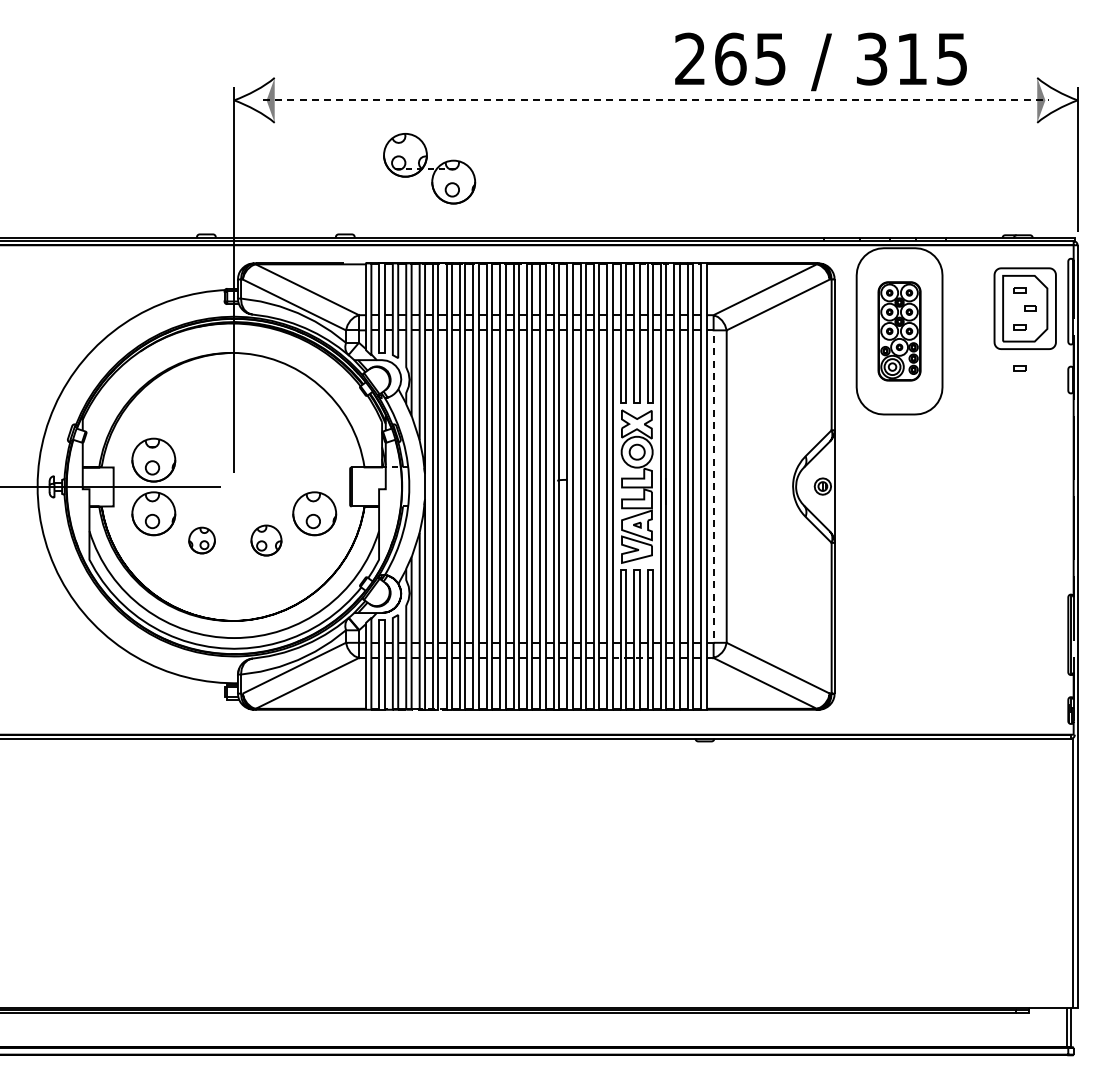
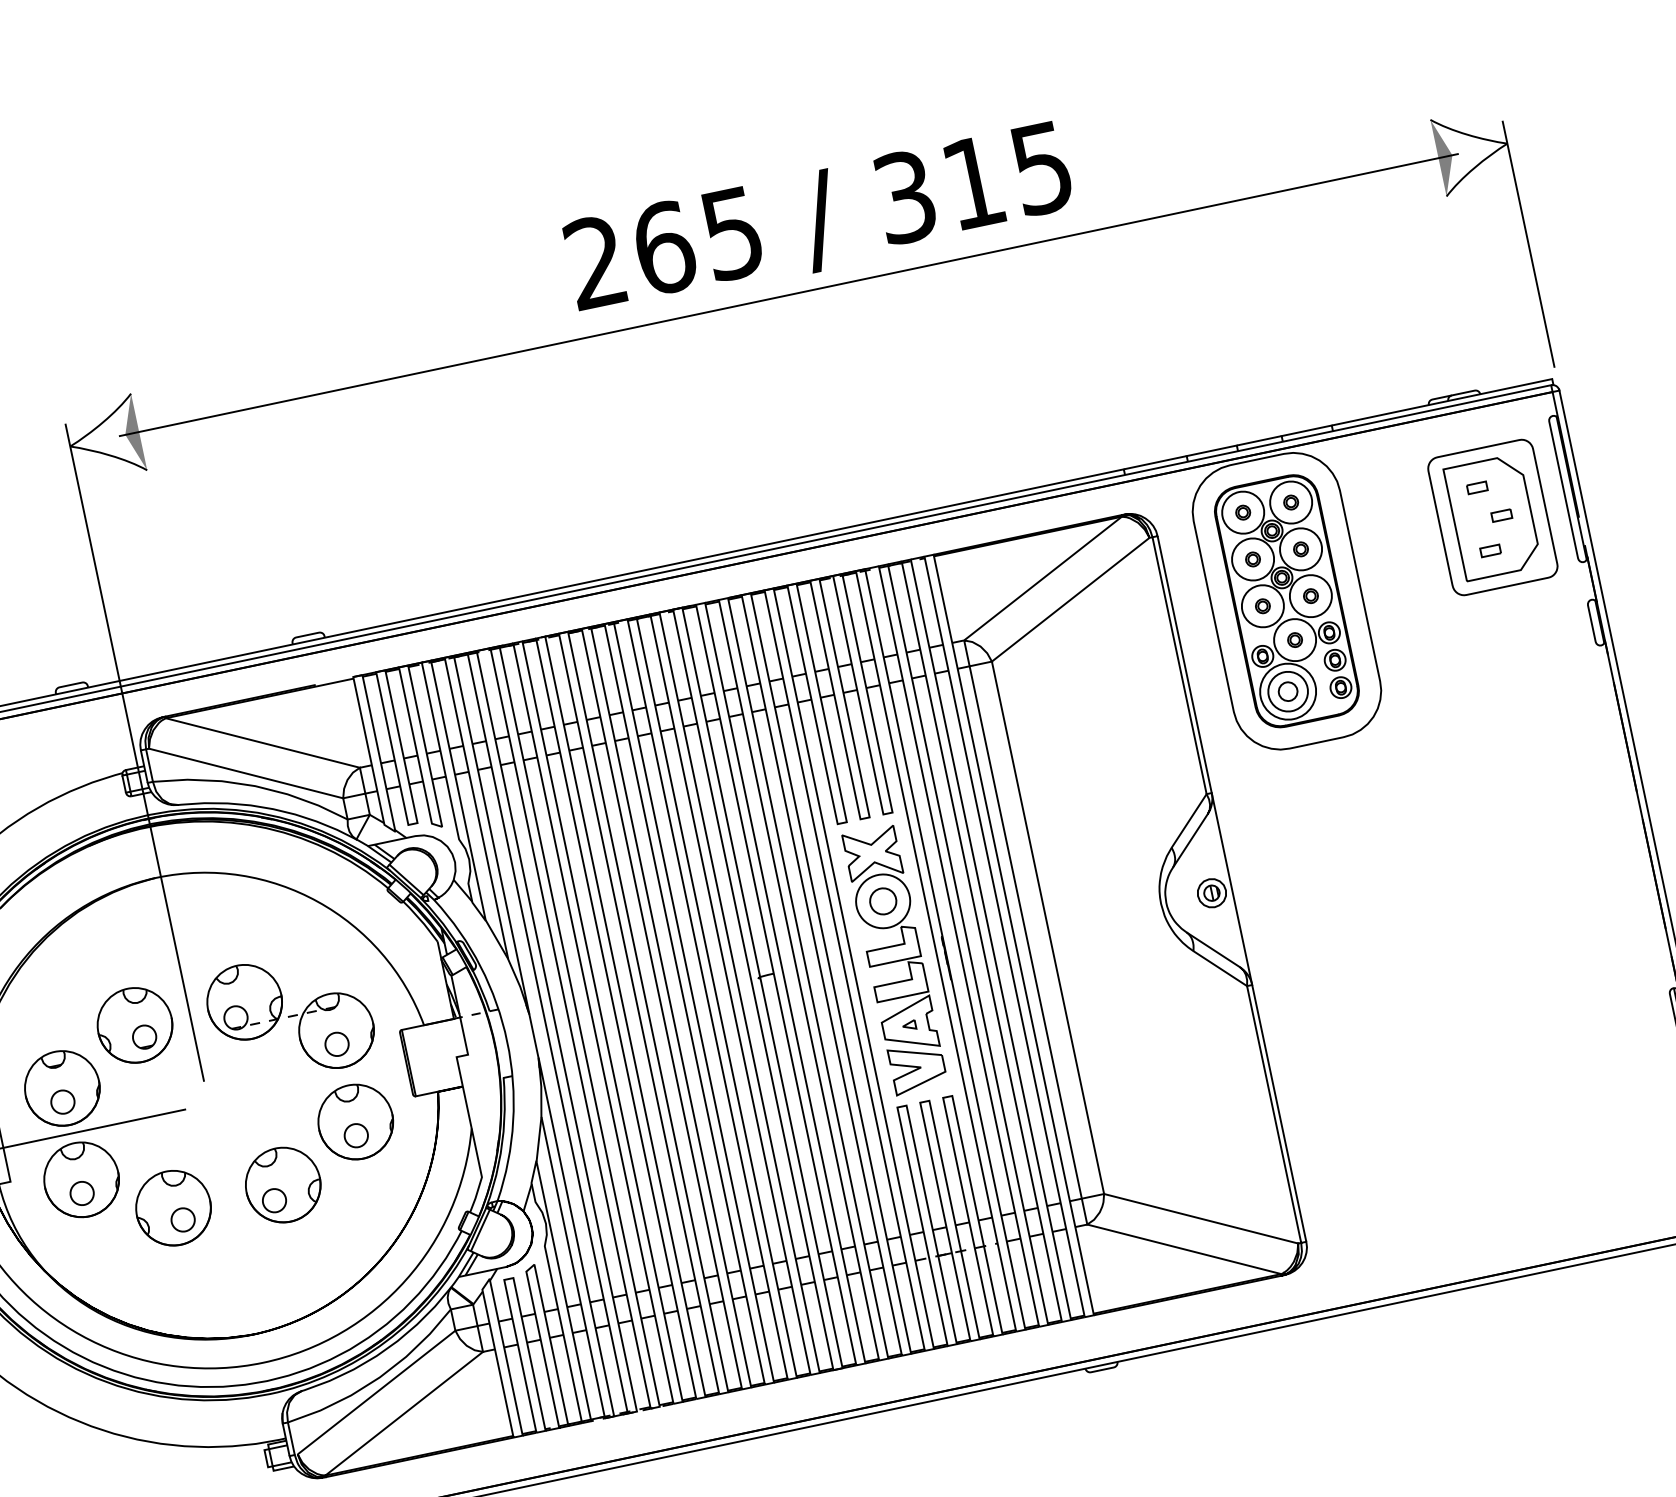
text: (820, 61) -> (818, 219), moved
line: (656, 100) -> (789, 295), dashed -> solid
part: (429, 168) -> (290, 1016), moved
part: (899, 331) -> (1286, 601), size x1.43
part: (1019, 368) -> (1504, 621), removed
part: (201, 433) -> (134, 1025), added
line: (713, 486) -> (1025, 932), dashed -> solid
part: (201, 540) -> (172, 1208), size x1.67
part: (266, 540) -> (283, 1184), size x1.43

